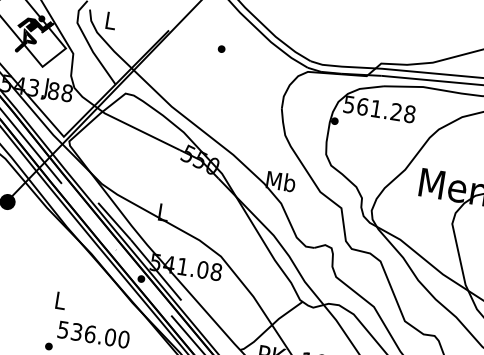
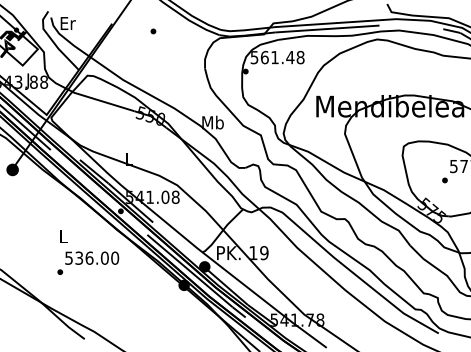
text: (110, 20) -> (67, 23), L -> Er
text: (396, 111) -> (290, 57), 561.28 -> 561.48

